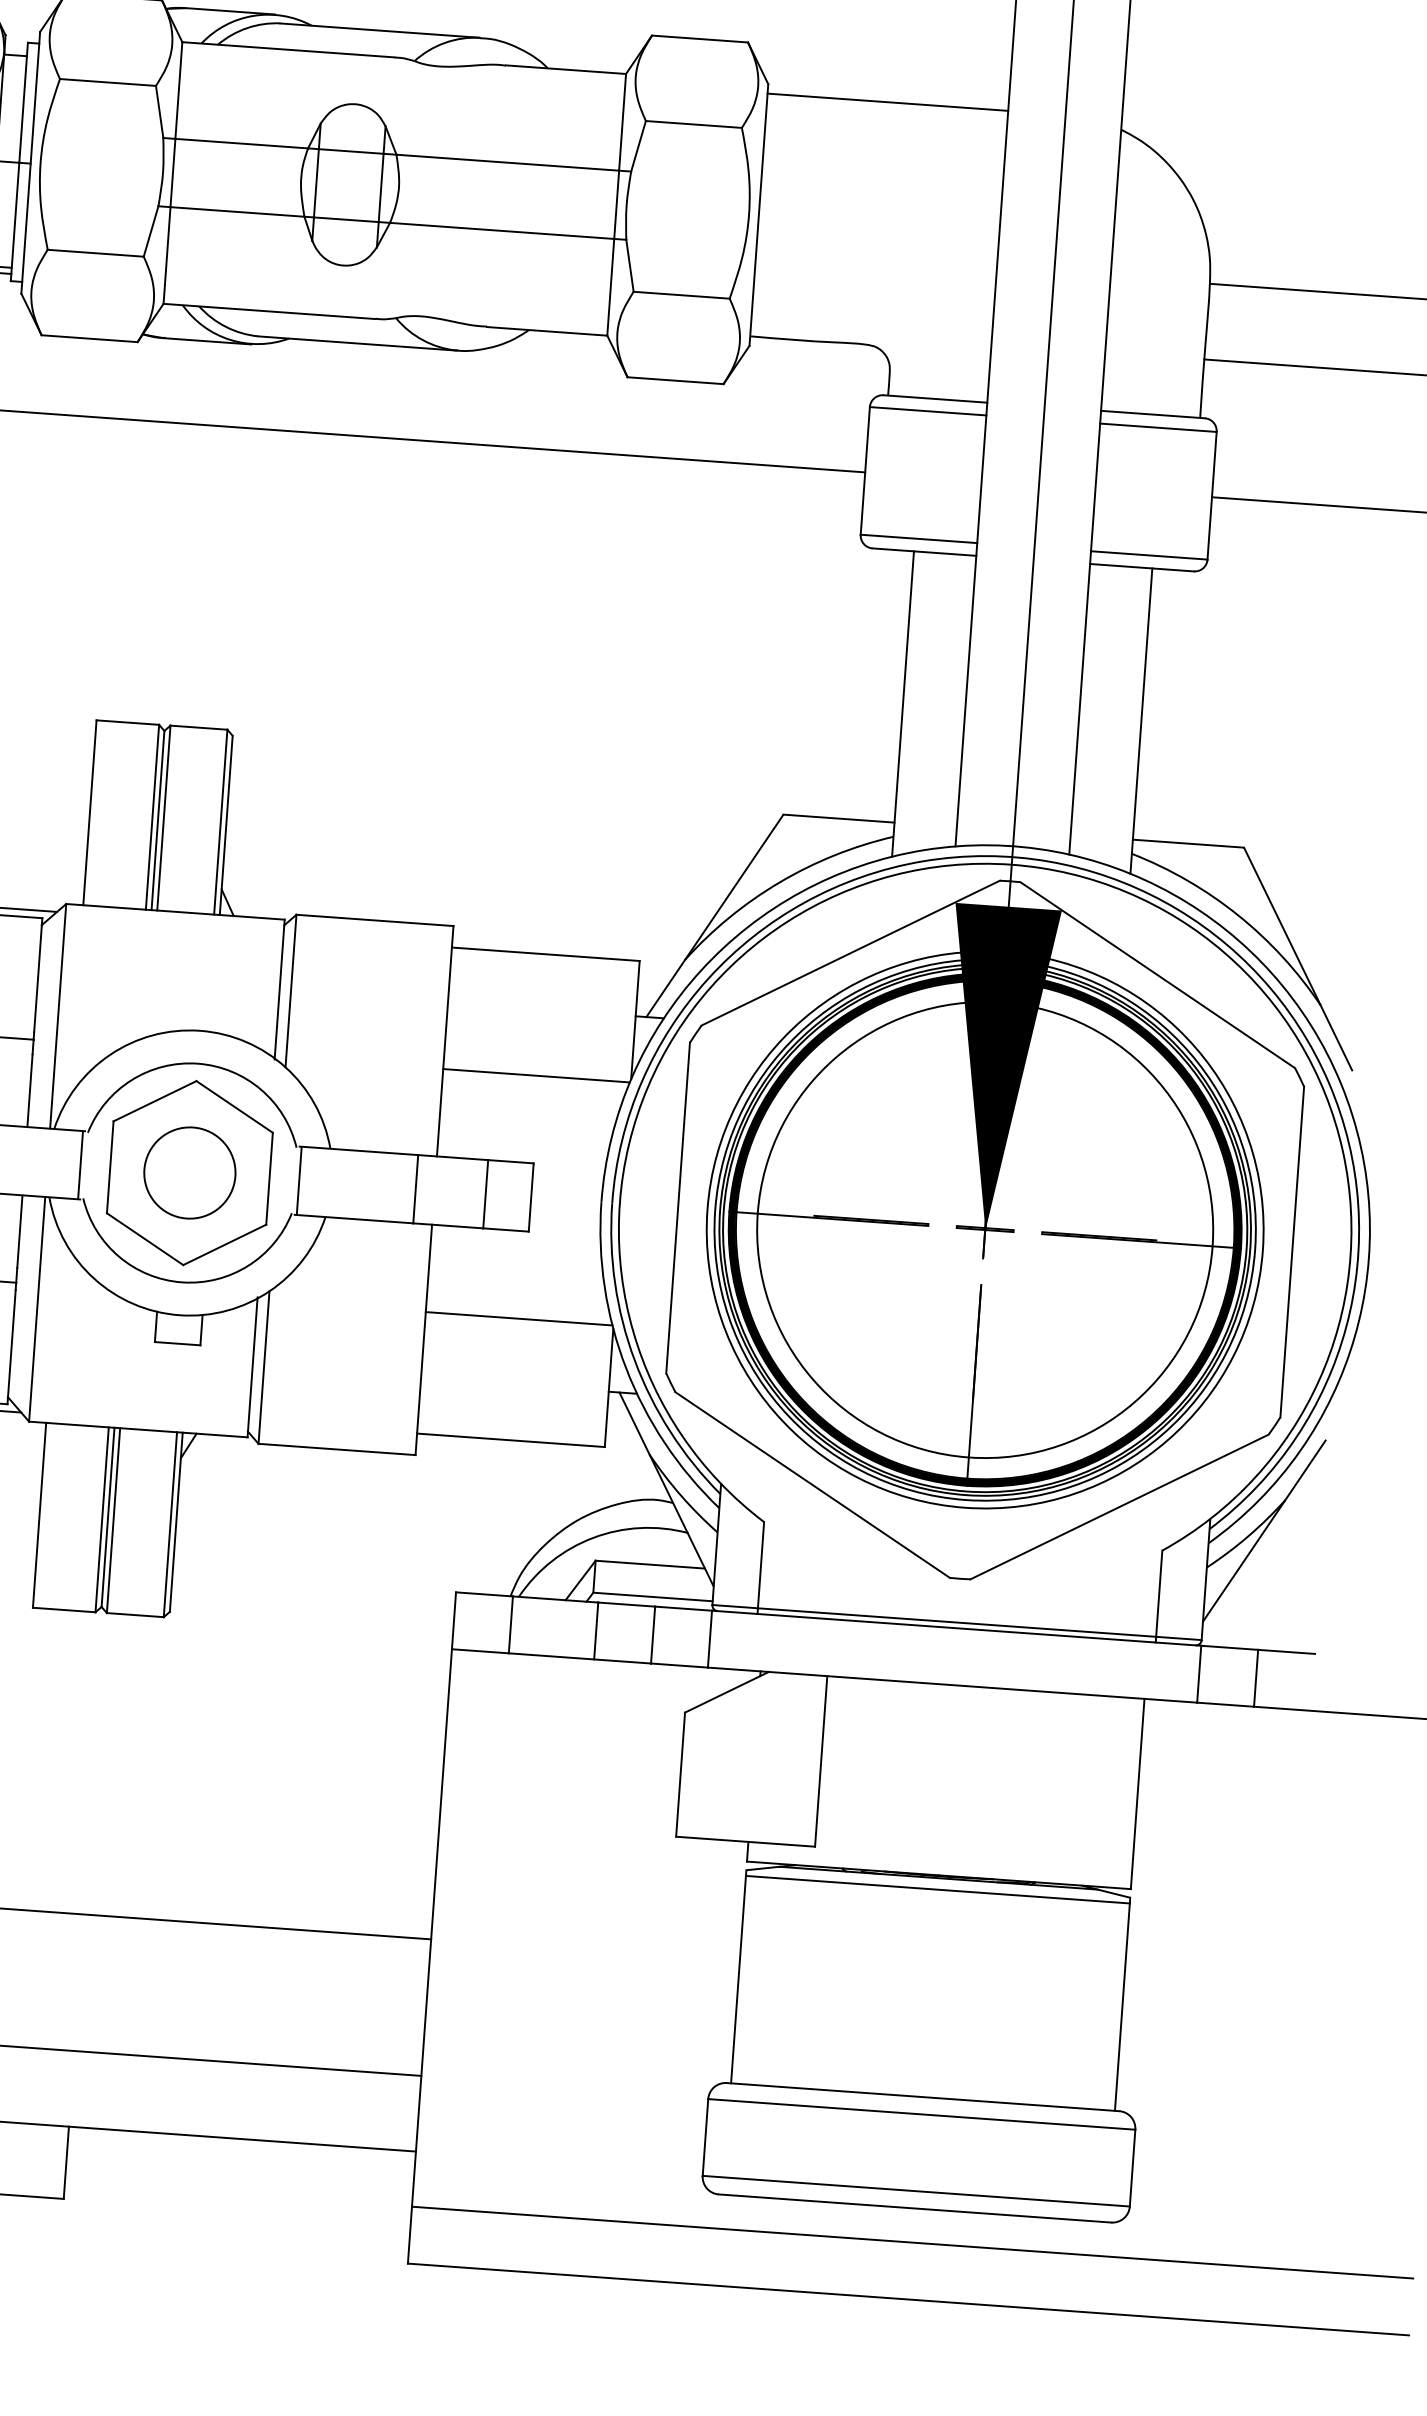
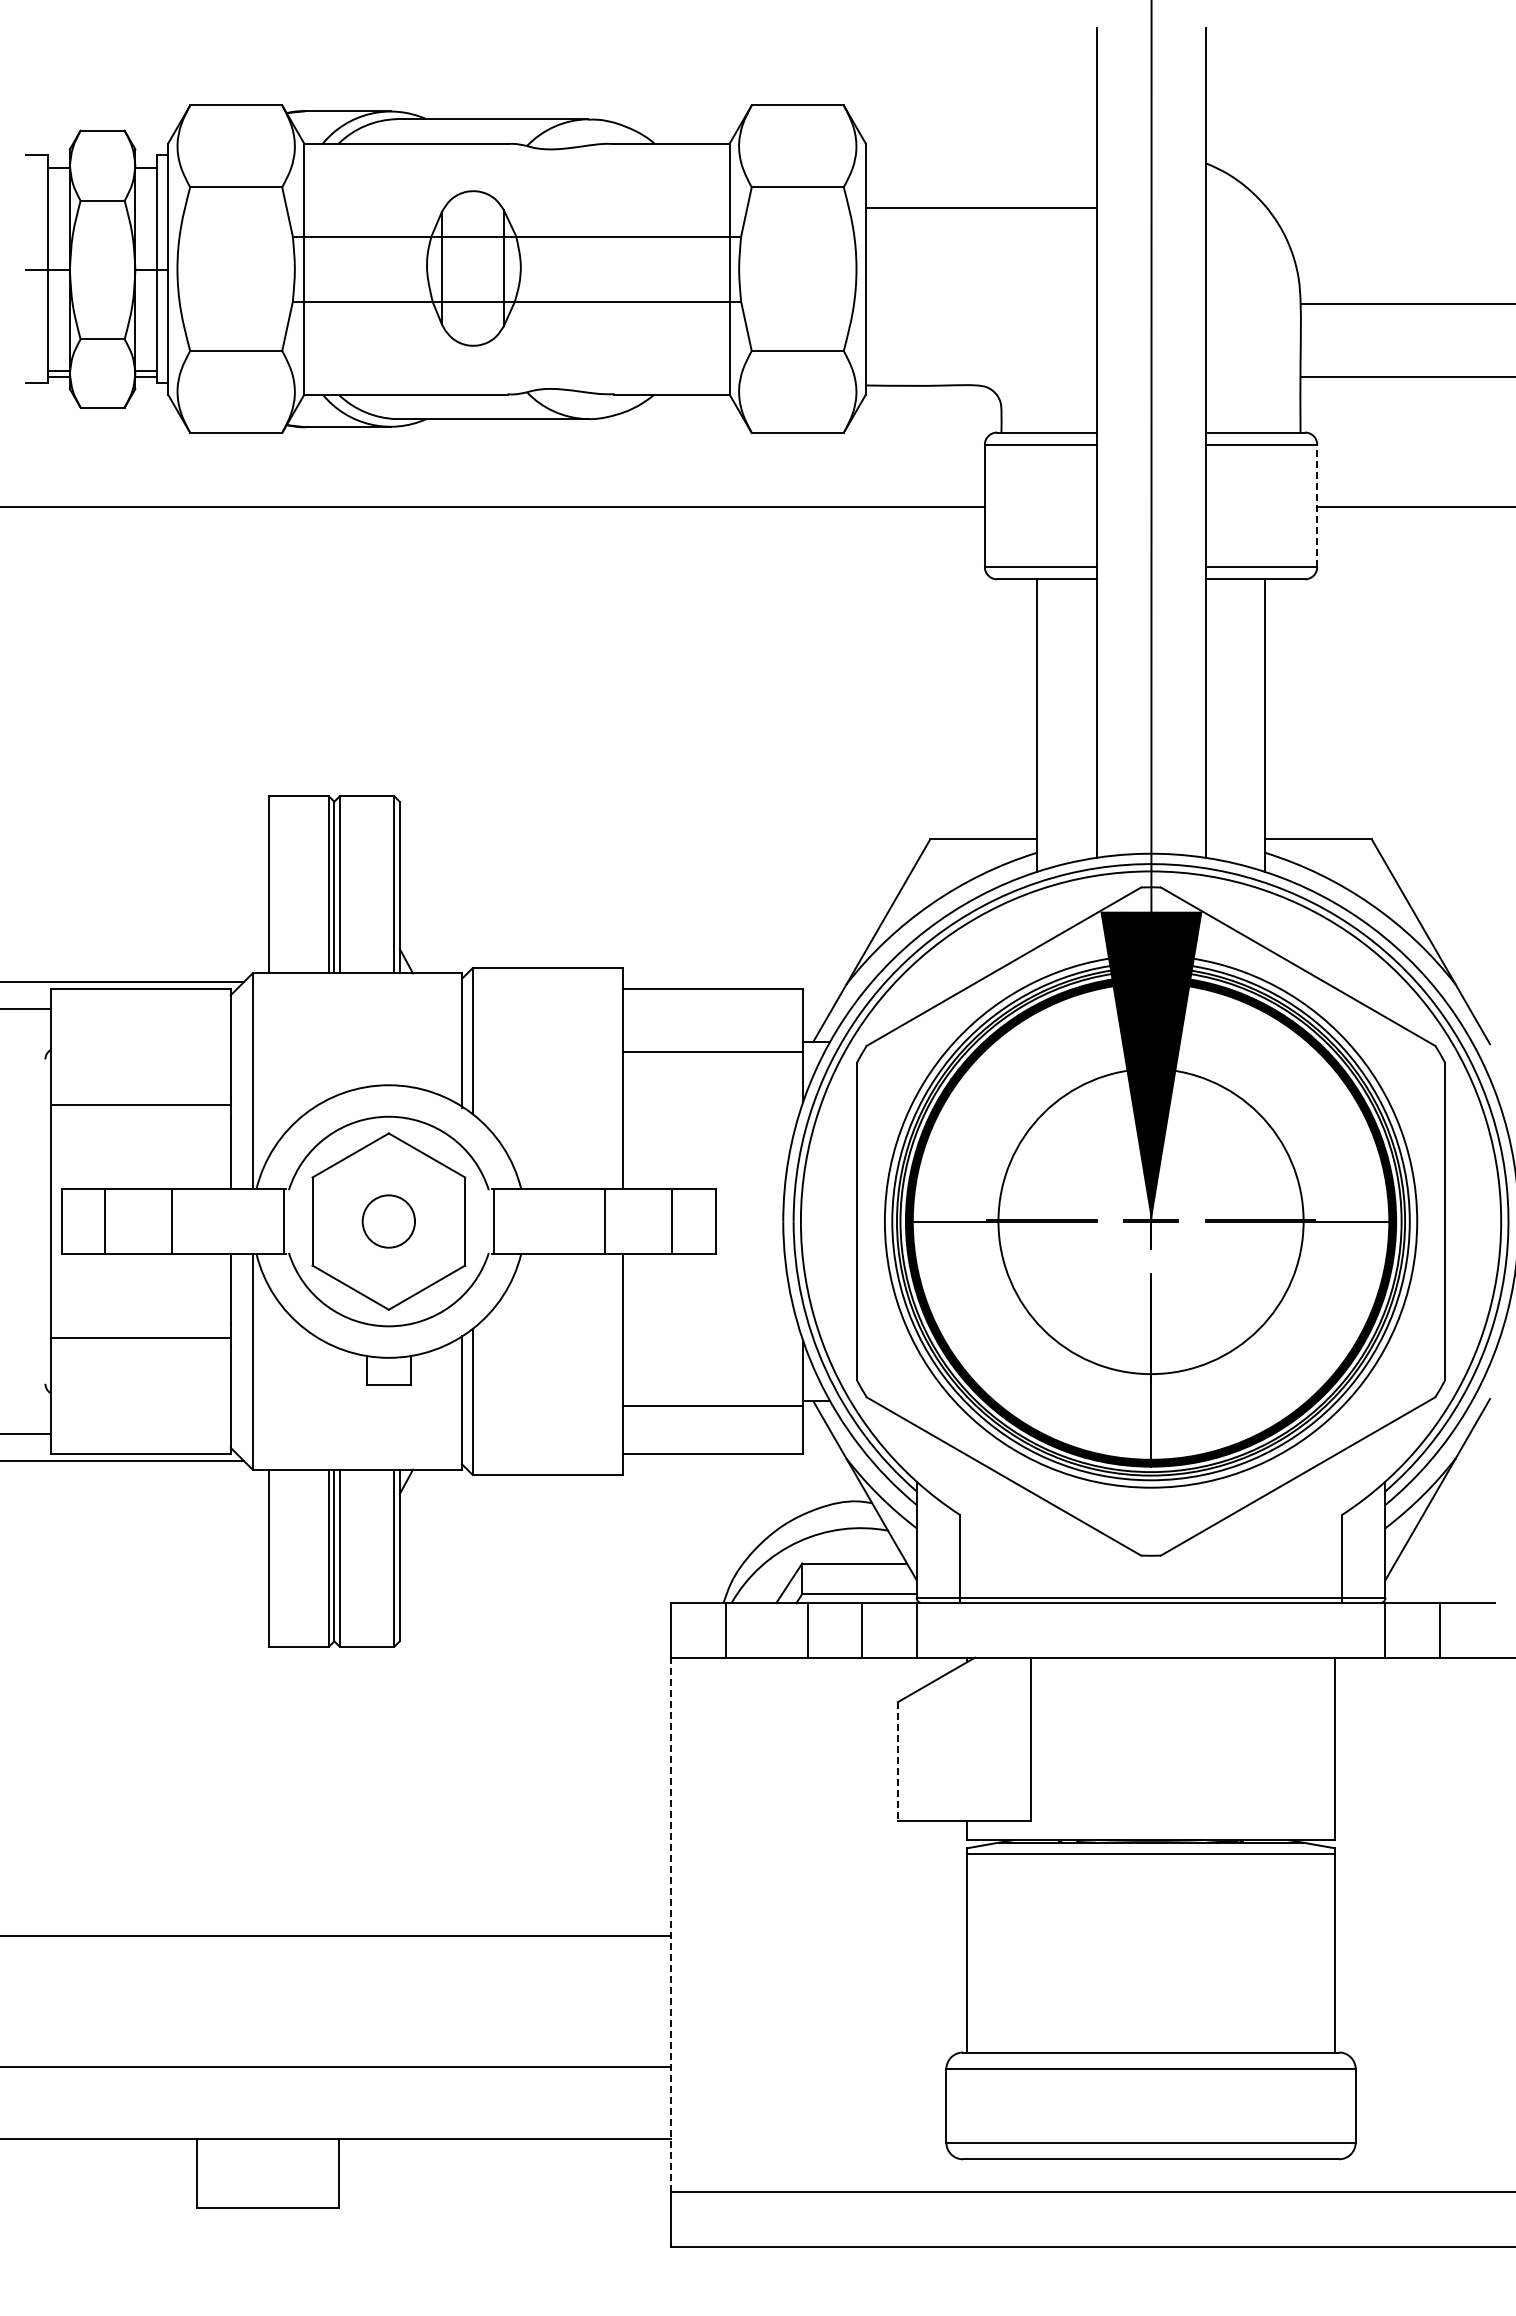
line: (887, 101) -> (980, 207), moved
line: (1212, 495) -> (1317, 505), solid -> dashed
line: (536, 1076) -> (712, 1052), moved
circle: (189, 1172) -> (388, 1221), size x0.6
circle: (985, 1230) -> (1151, 1221), size x0.7
line: (518, 1319) -> (712, 1406), moved
line: (680, 1775) -> (897, 1762), solid -> dashed
line: (432, 1927) -> (671, 1924), solid -> dashed

